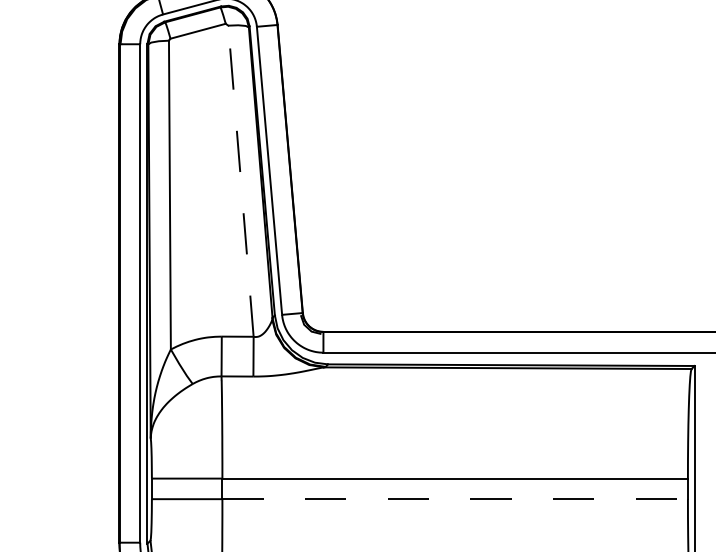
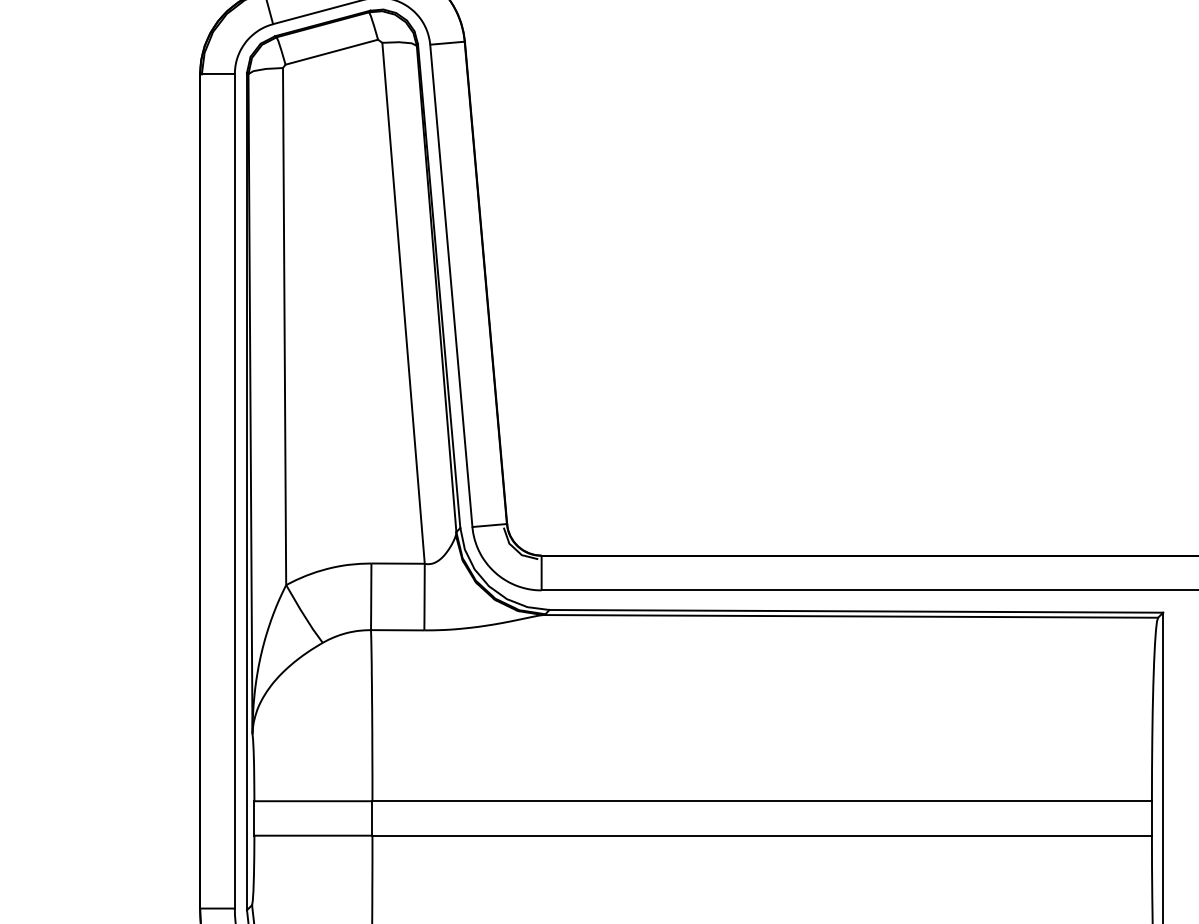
line: (240, 180) -> (402, 302), dashed -> solid
line: (455, 499) -> (762, 836), dashed -> solid

